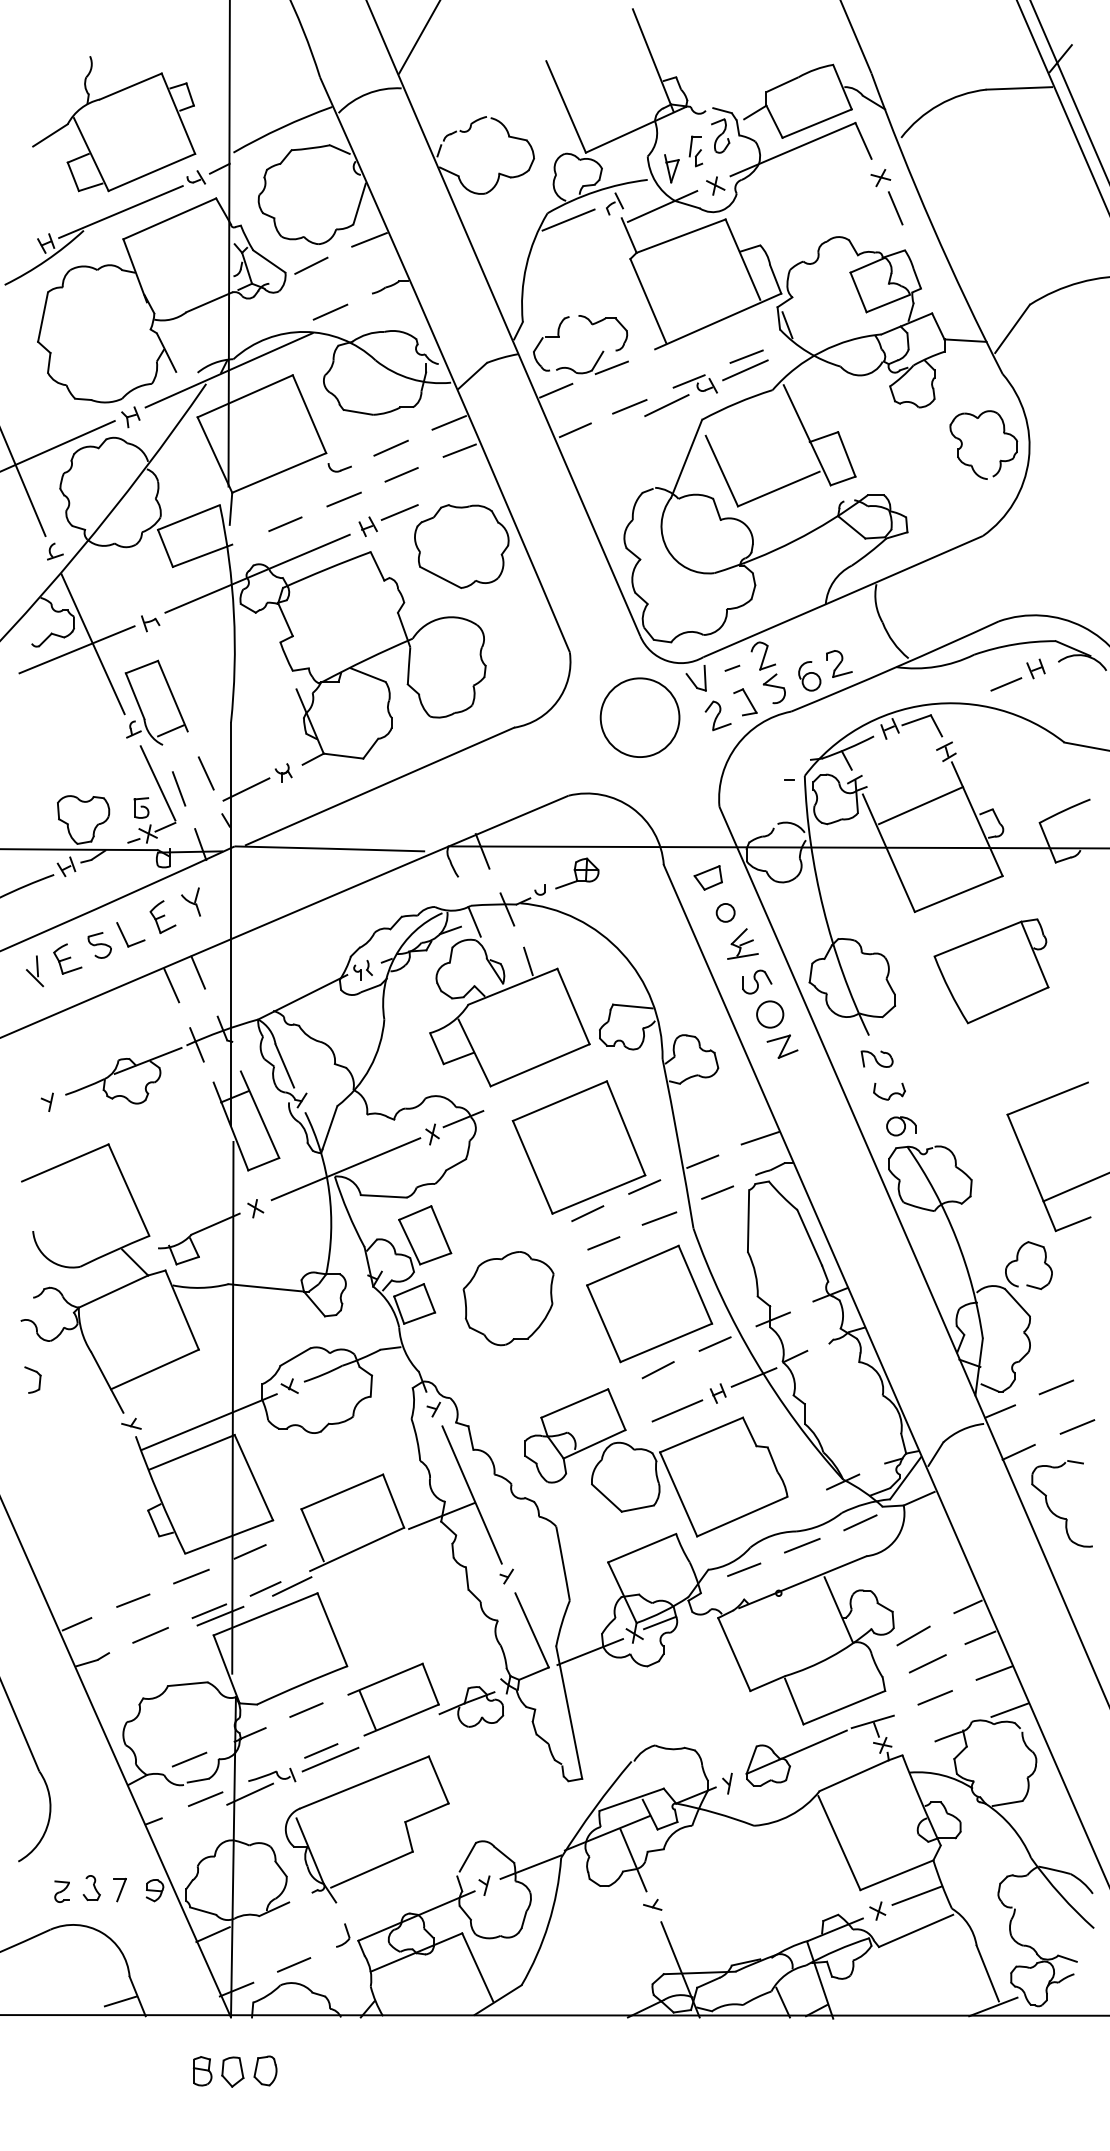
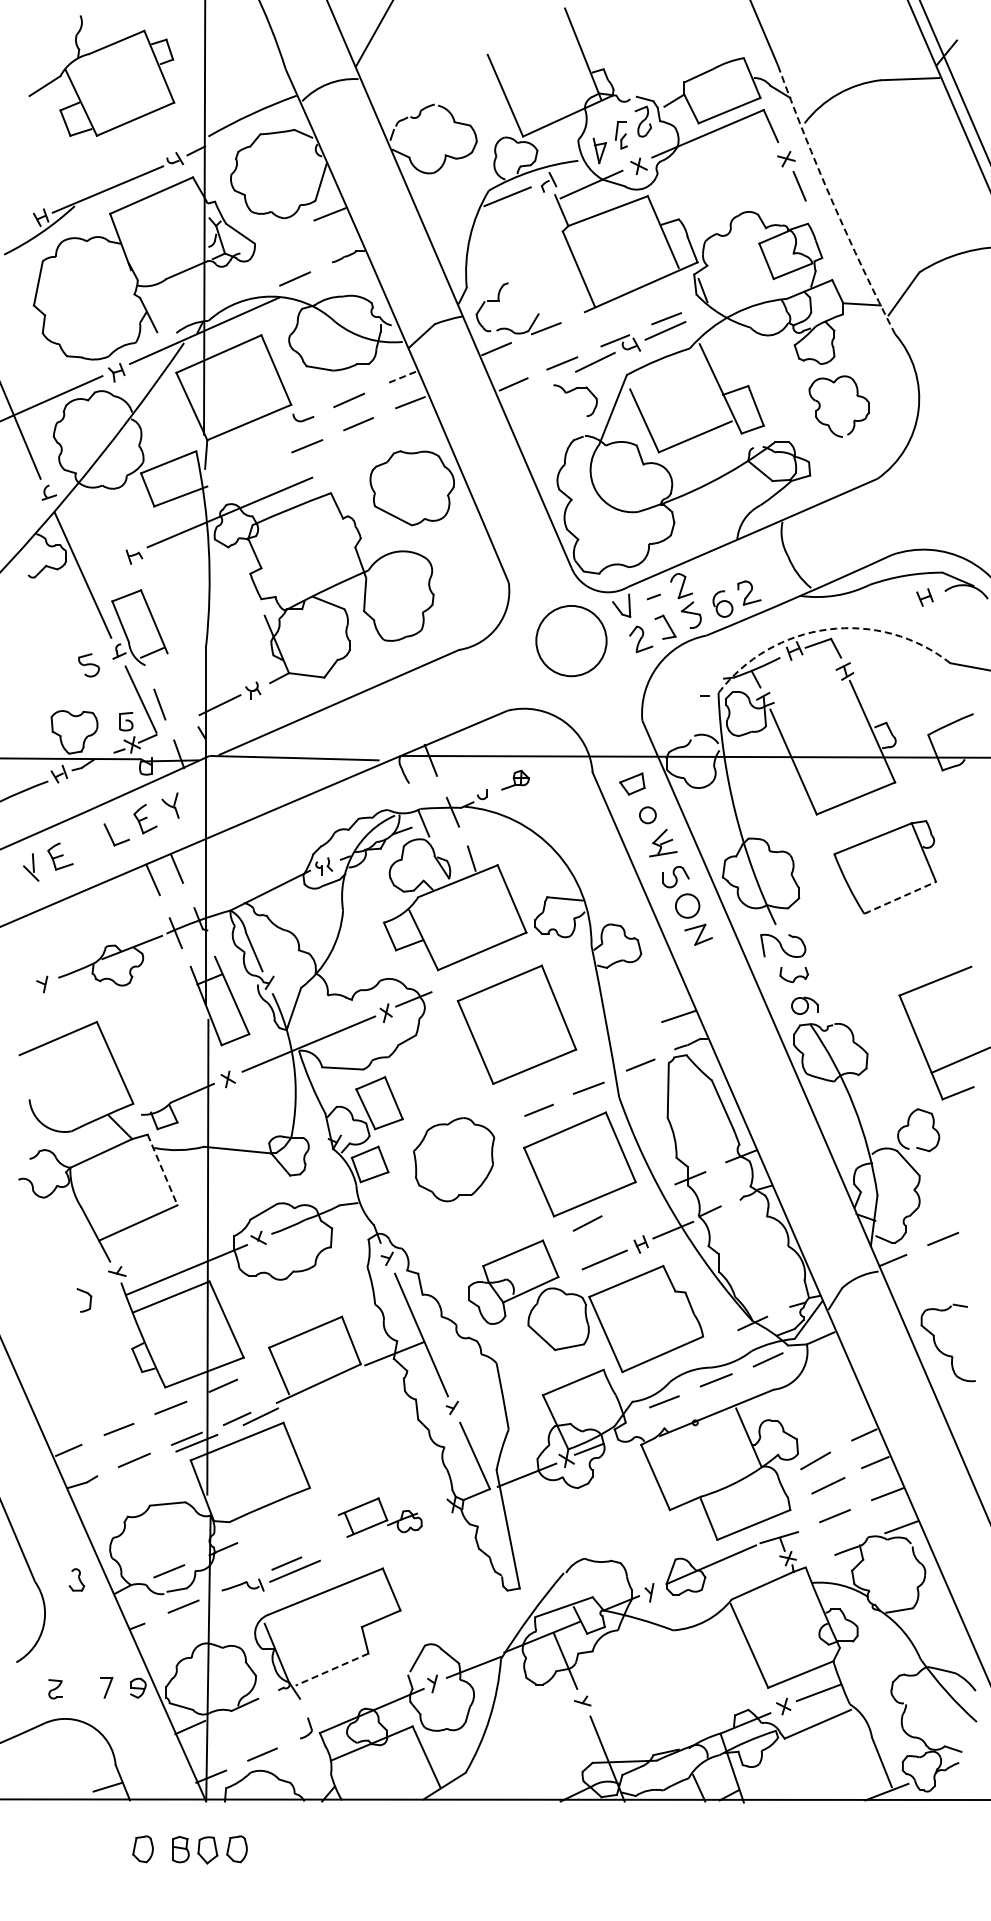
part: (113, 123) -> (101, 75), moved
arc: (932, 225) -> (832, 201), solid -> dashed
line: (310, 265) -> (277, 237), removed
part: (597, 323) -> (570, 392), moved
line: (448, 423) -> (400, 378), solid -> dashed
part: (962, 444) -> (820, 406), moved
part: (388, 519) -> (346, 464), removed
line: (285, 524) -> (254, 468), removed
line: (76, 649) -> (68, 580), removed
line: (1006, 683) -> (898, 610), removed
arc: (927, 704) -> (828, 629), solid -> dashed
line: (205, 773) -> (183, 690), removed
line: (920, 805) -> (821, 719), removed
part: (577, 873) -> (515, 780), size x0.7
part: (100, 945) -> (89, 665), moved
line: (1008, 1004) -> (900, 897), solid -> dashed
part: (876, 1058) -> (782, 945), size x1.6
line: (702, 1161) -> (627, 1037), removed
line: (644, 1187) -> (575, 1060), removed
line: (587, 1213) -> (524, 1083), removed
line: (182, 1310) -> (162, 1170), solid -> dashed
line: (715, 1344) -> (638, 1200), removed
part: (33, 1380) -> (84, 1300), moved
line: (1076, 1427) -> (961, 1274), removed
line: (1018, 1451) -> (909, 1296), removed
part: (426, 1699) -> (380, 1517), size x0.6
line: (306, 1710) -> (273, 1527), removed
line: (249, 1793) -> (222, 1601), removed
line: (372, 1869) -> (332, 1669), solid -> dashed
part: (91, 1887) -> (76, 1579), moved
part: (159, 2071) -> (142, 1849), added

